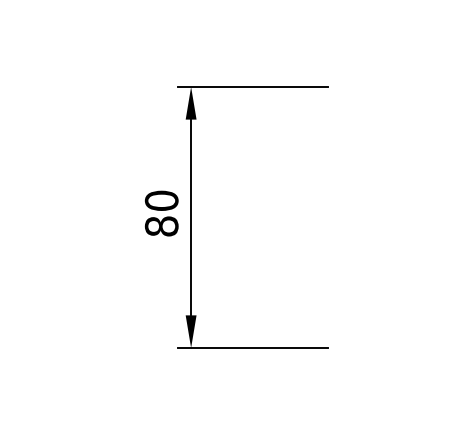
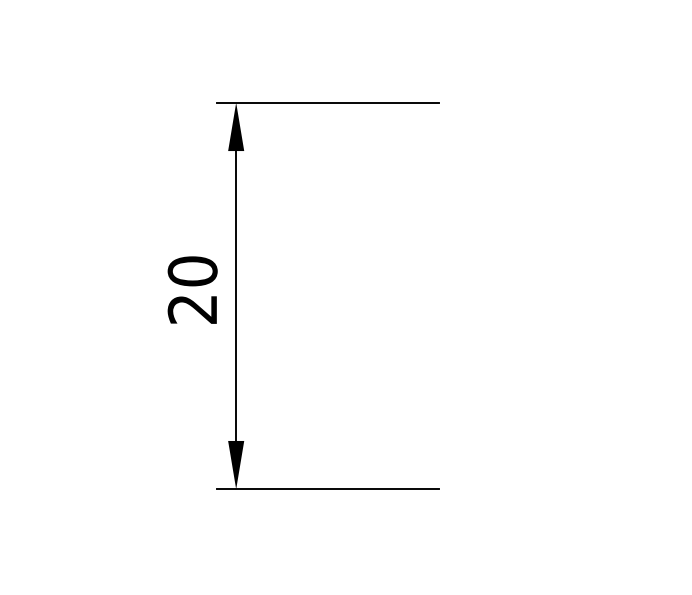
text: (161, 226) -> (192, 309), 80 -> 20

